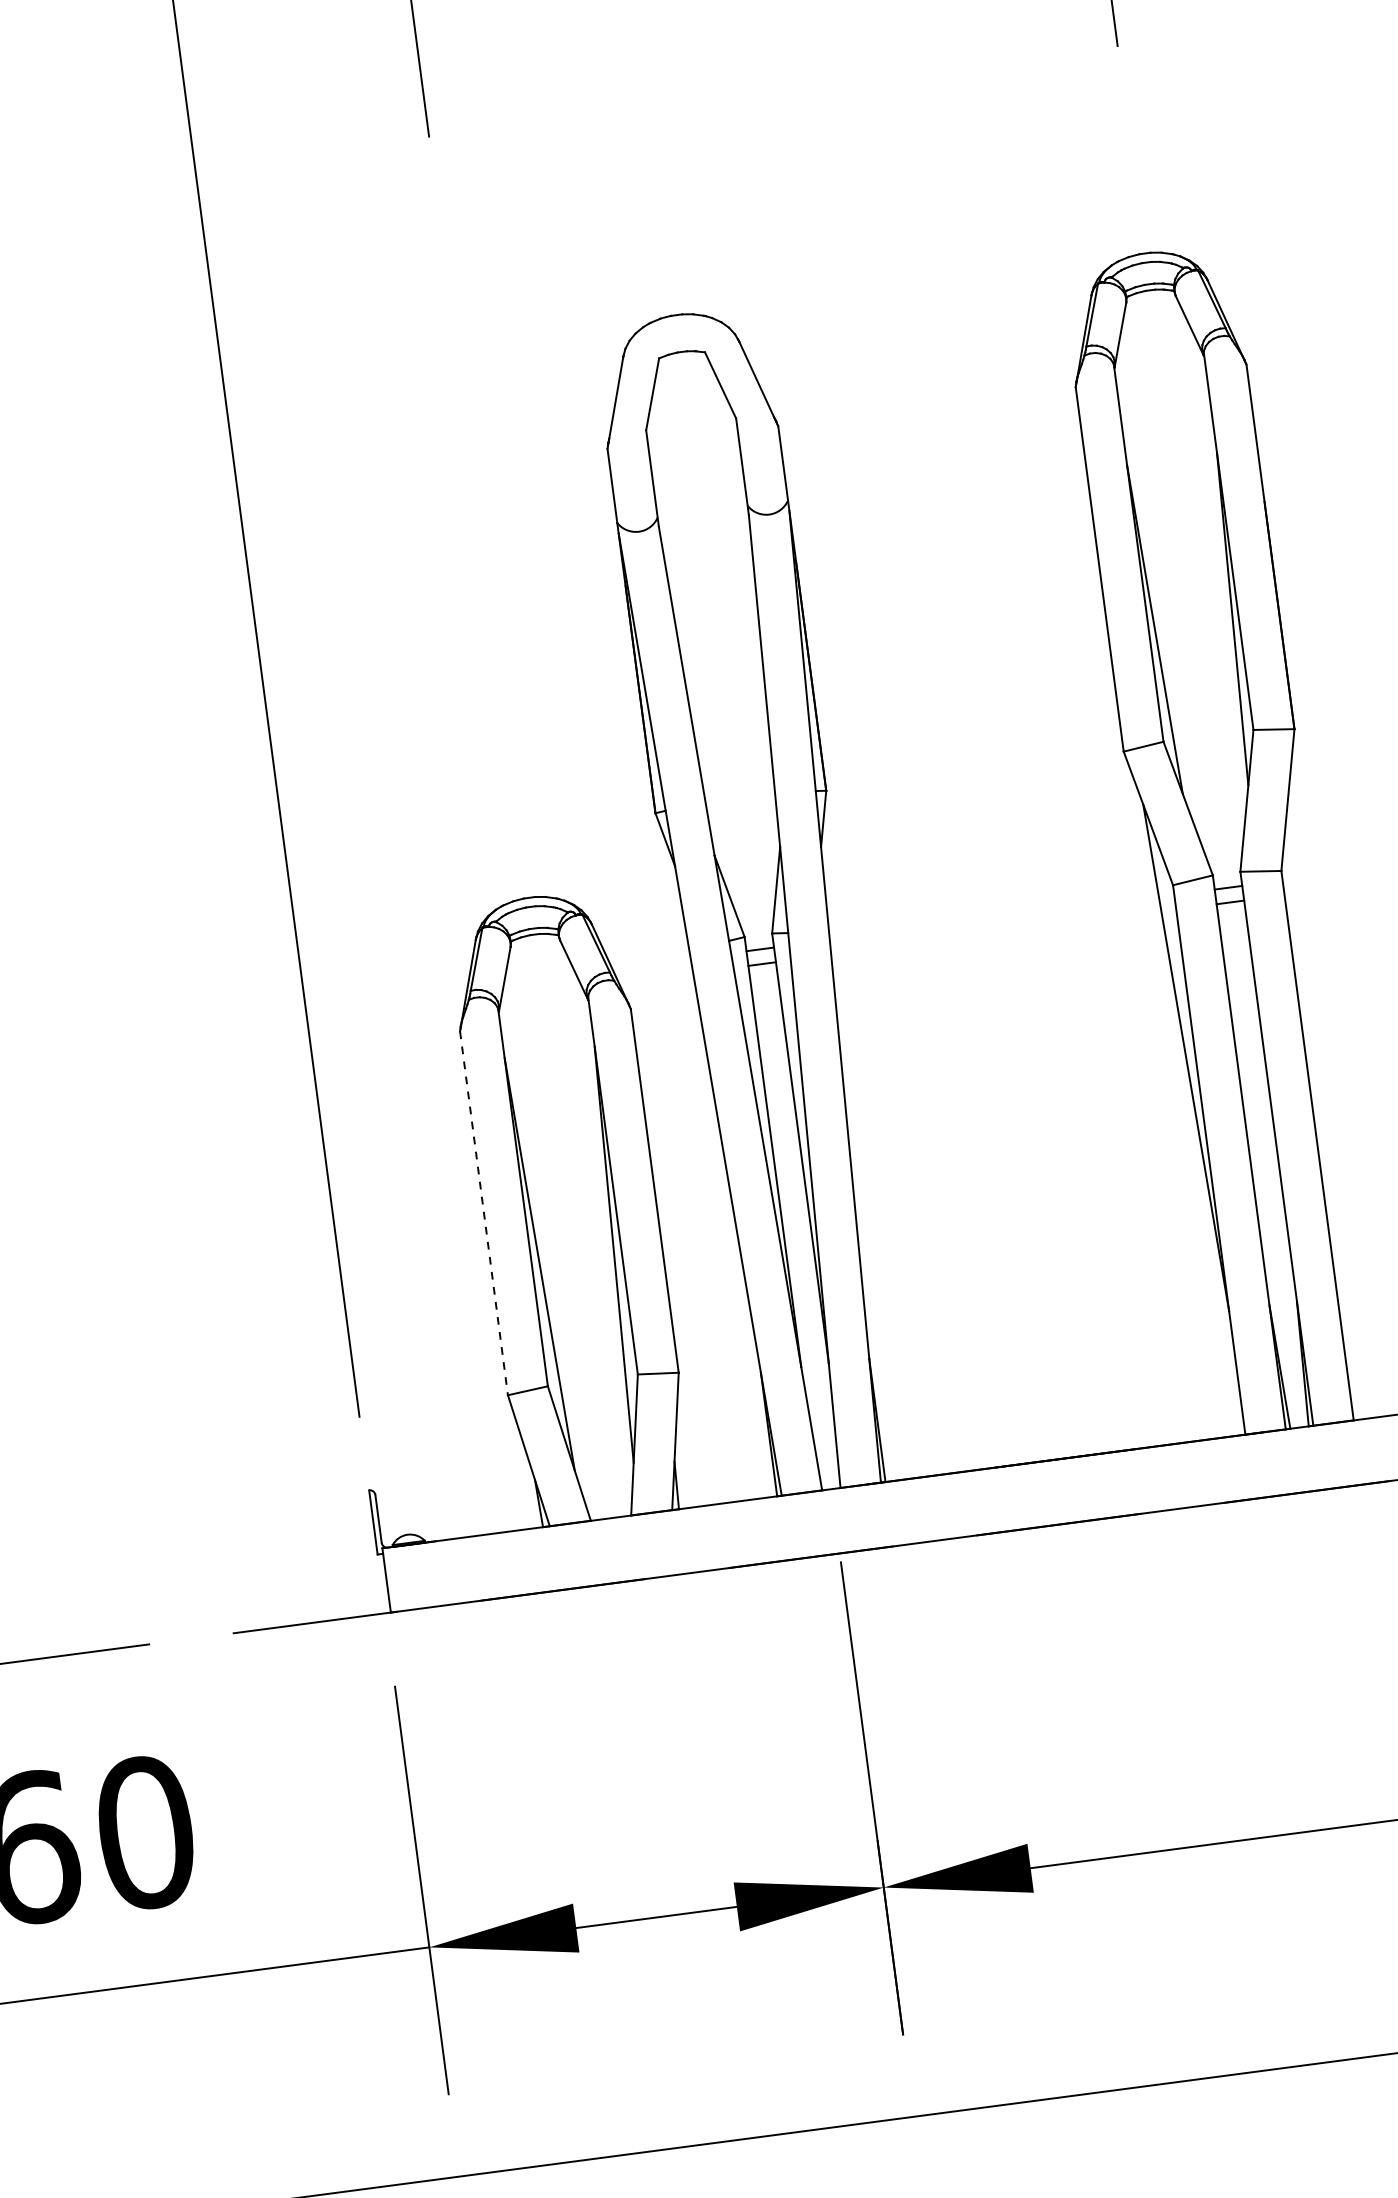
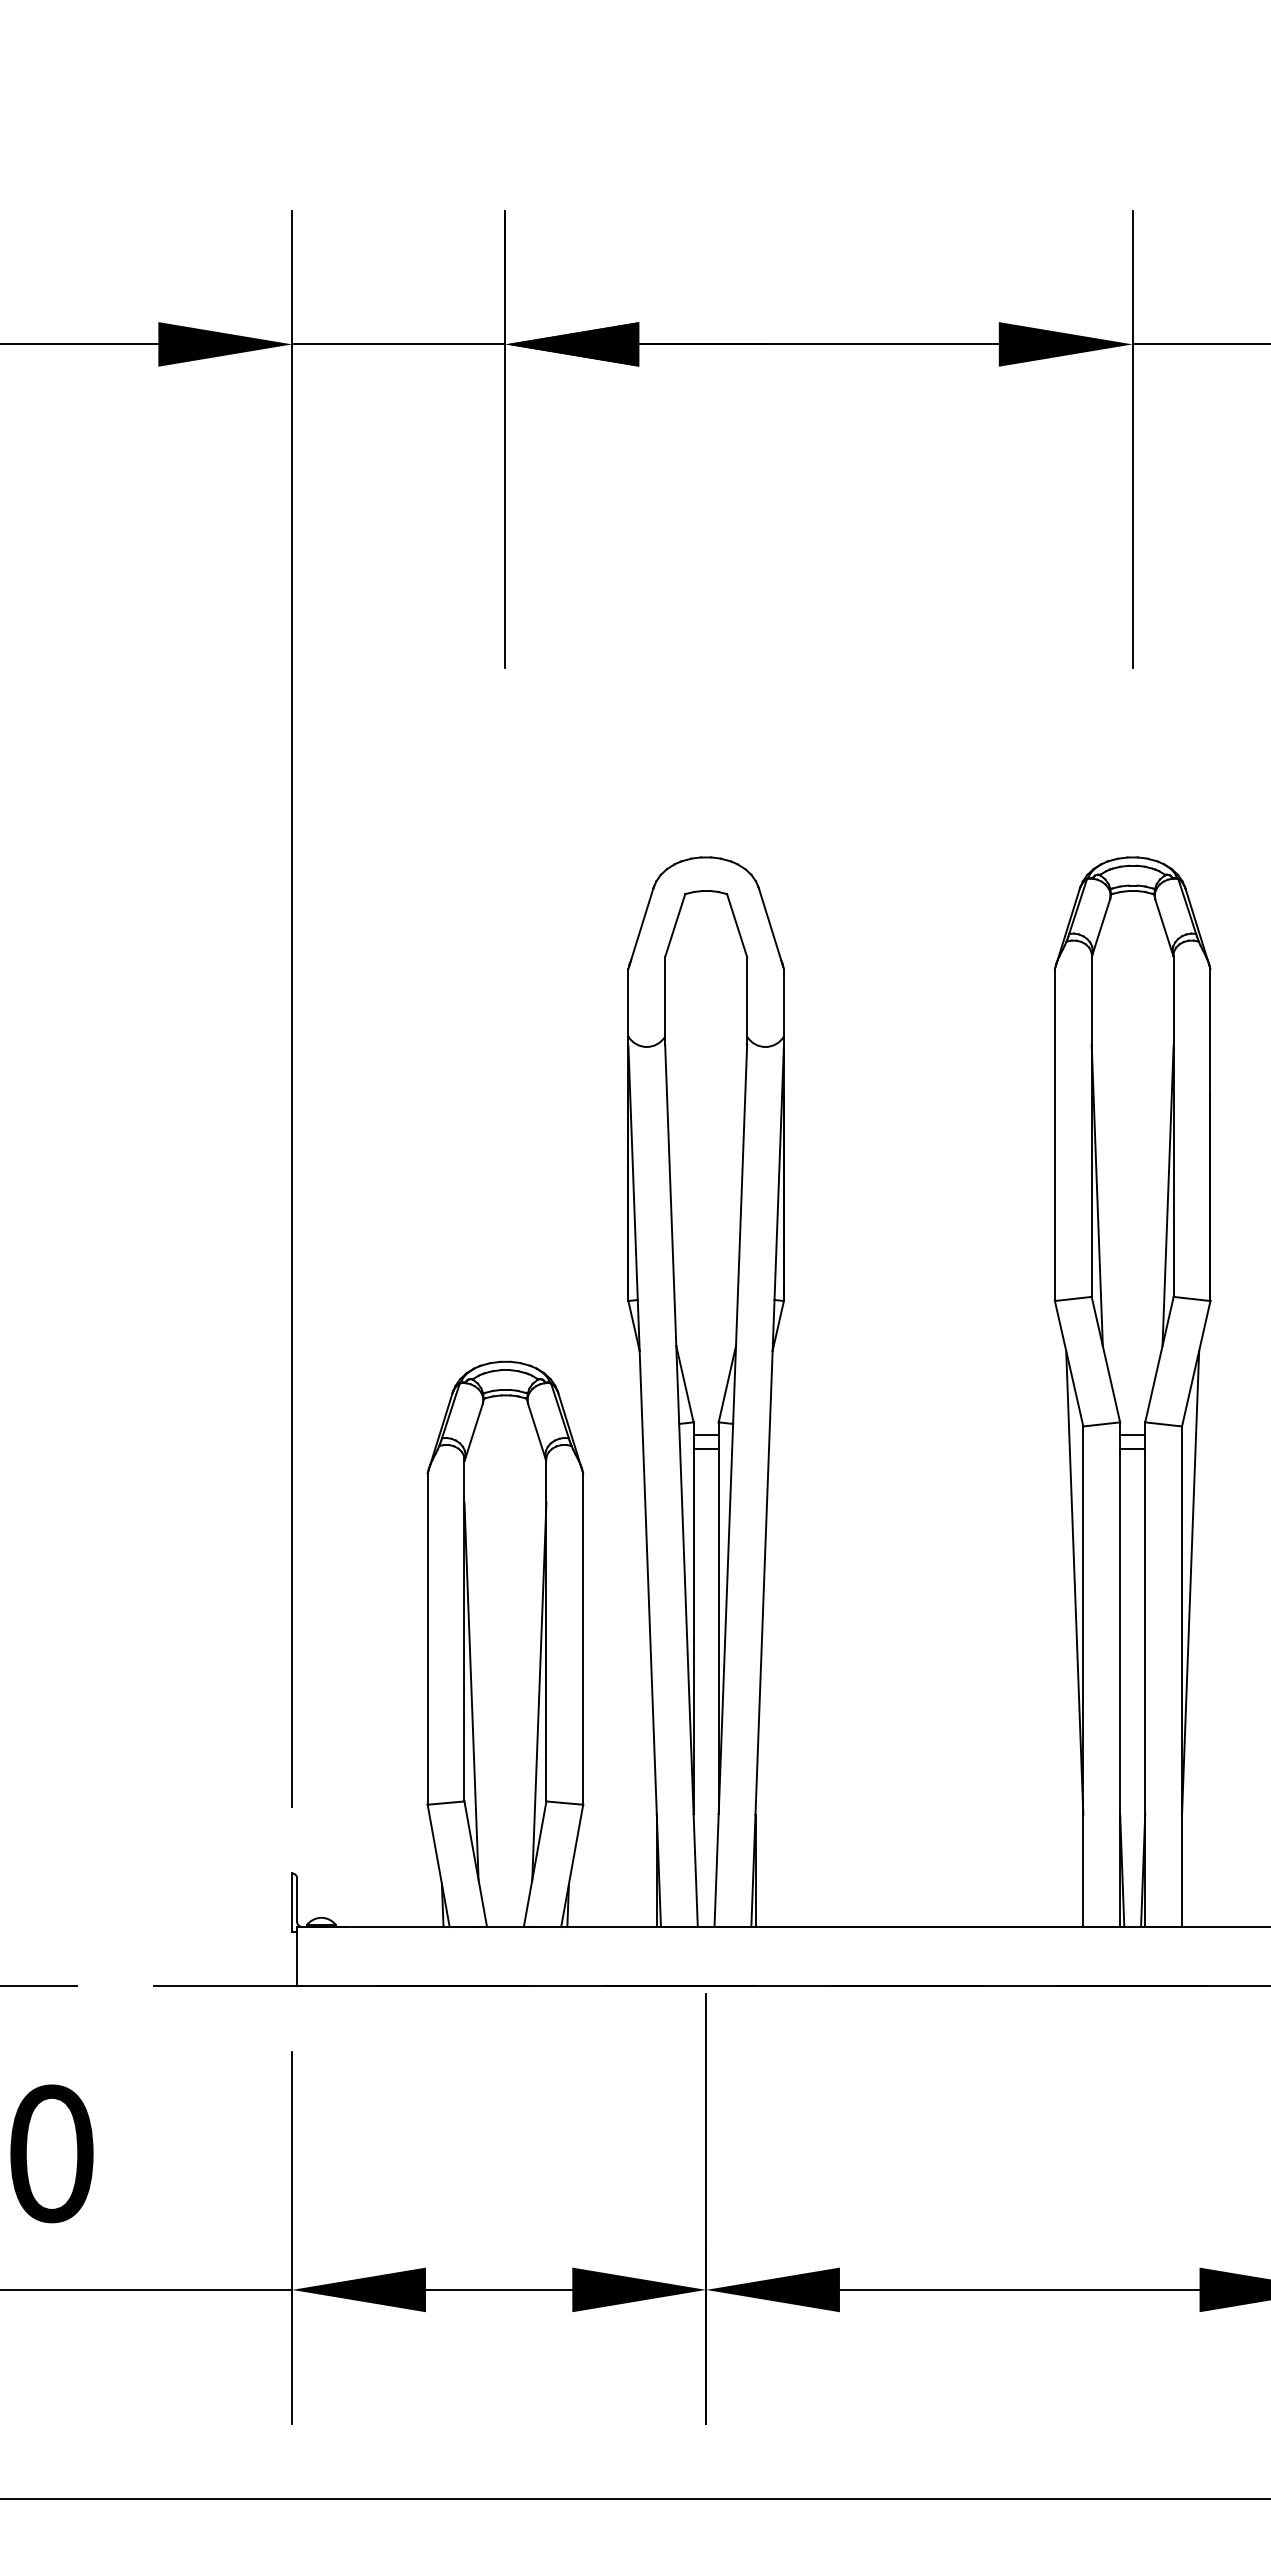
line: (1313, 1041) -> (1190, 1582), added
line: (483, 1213) -> (427, 1639), dashed -> solid

